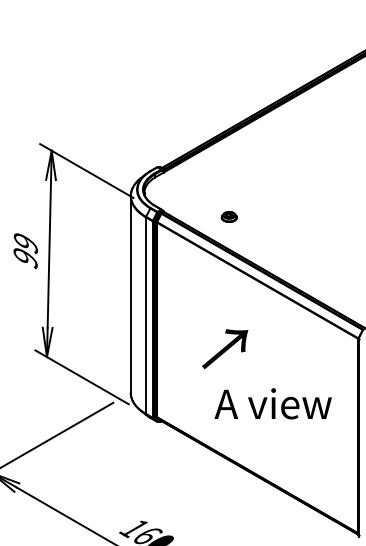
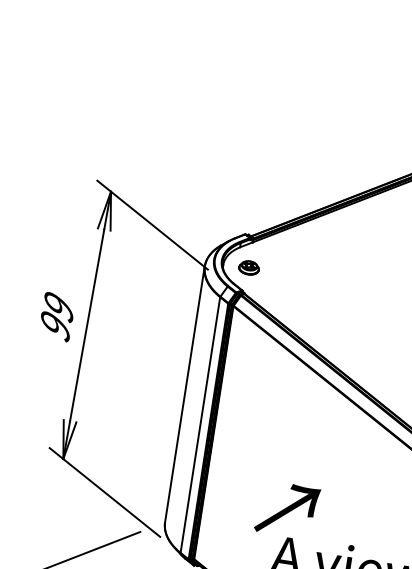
part: (228, 216) -> (248, 267), moved
text: (225, 349) -> (287, 510), moved

